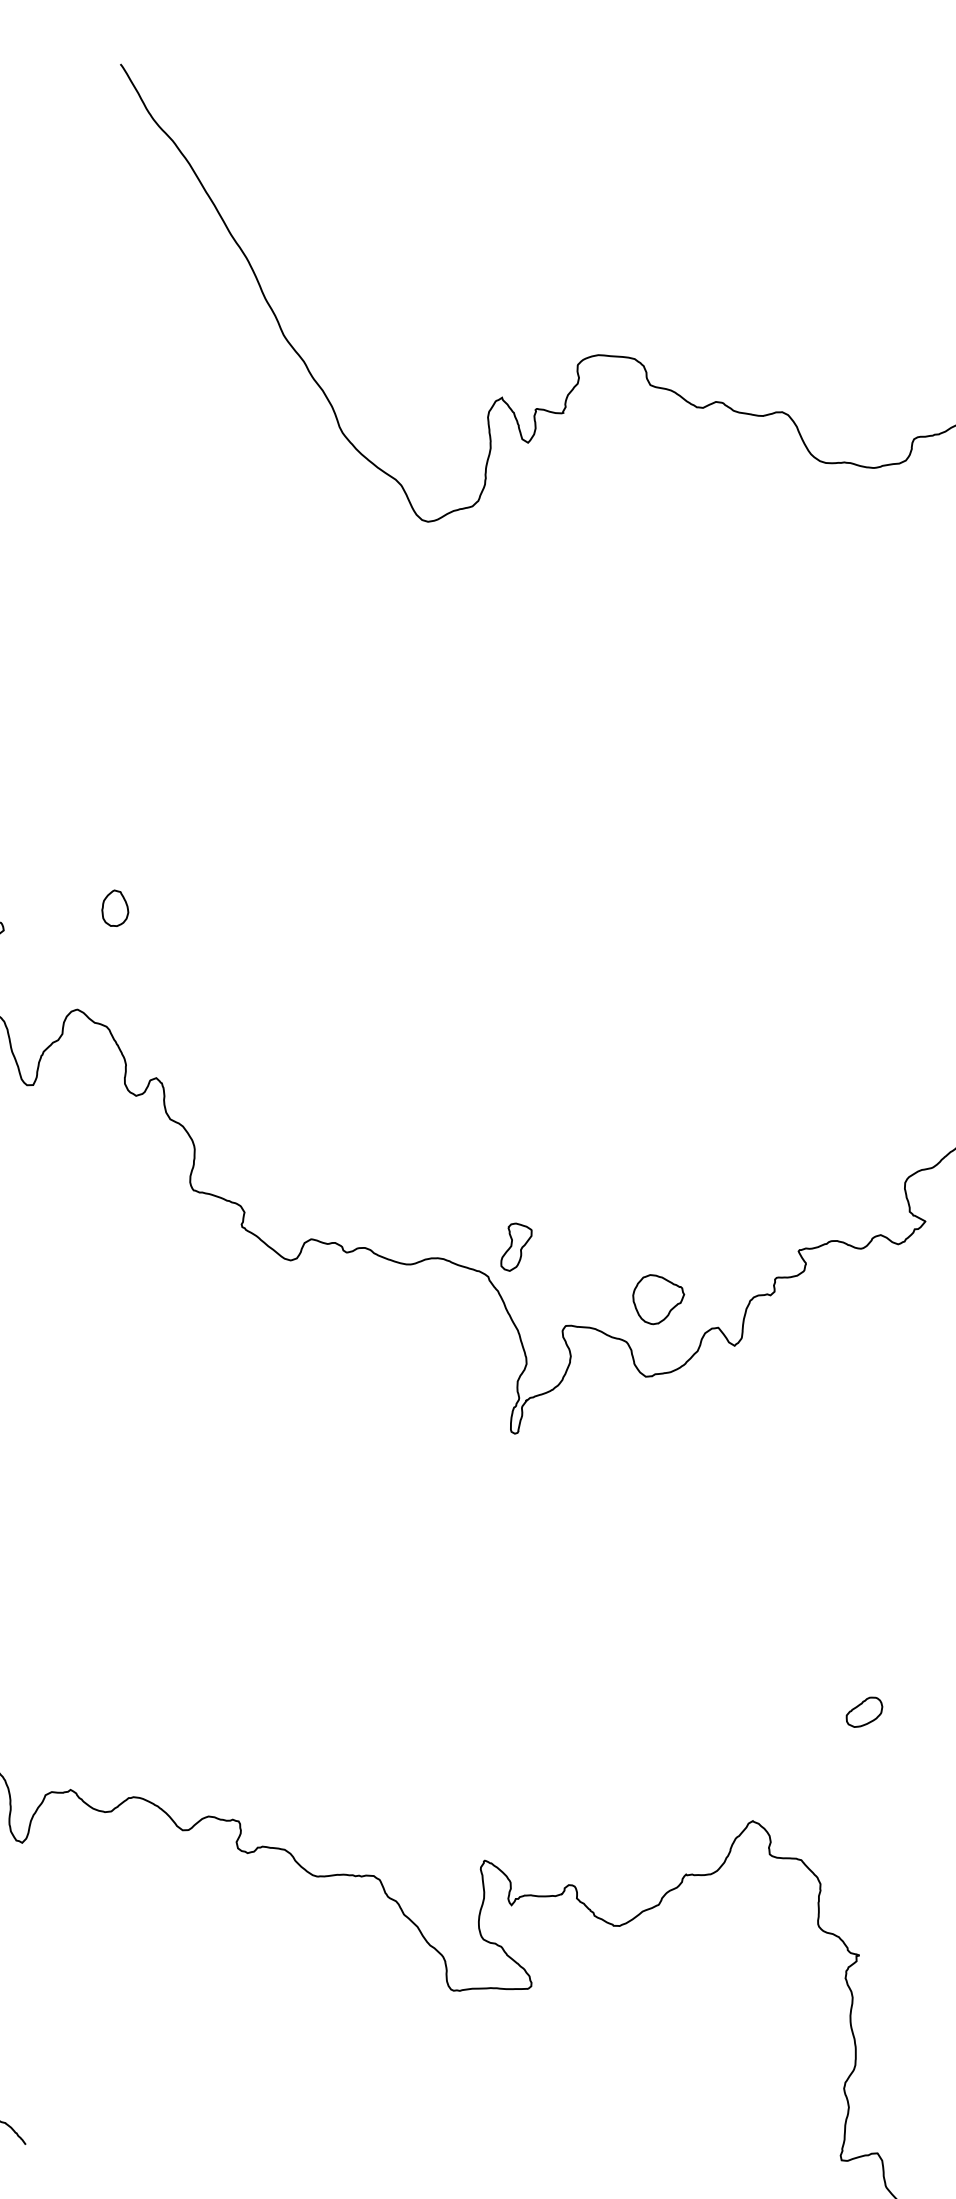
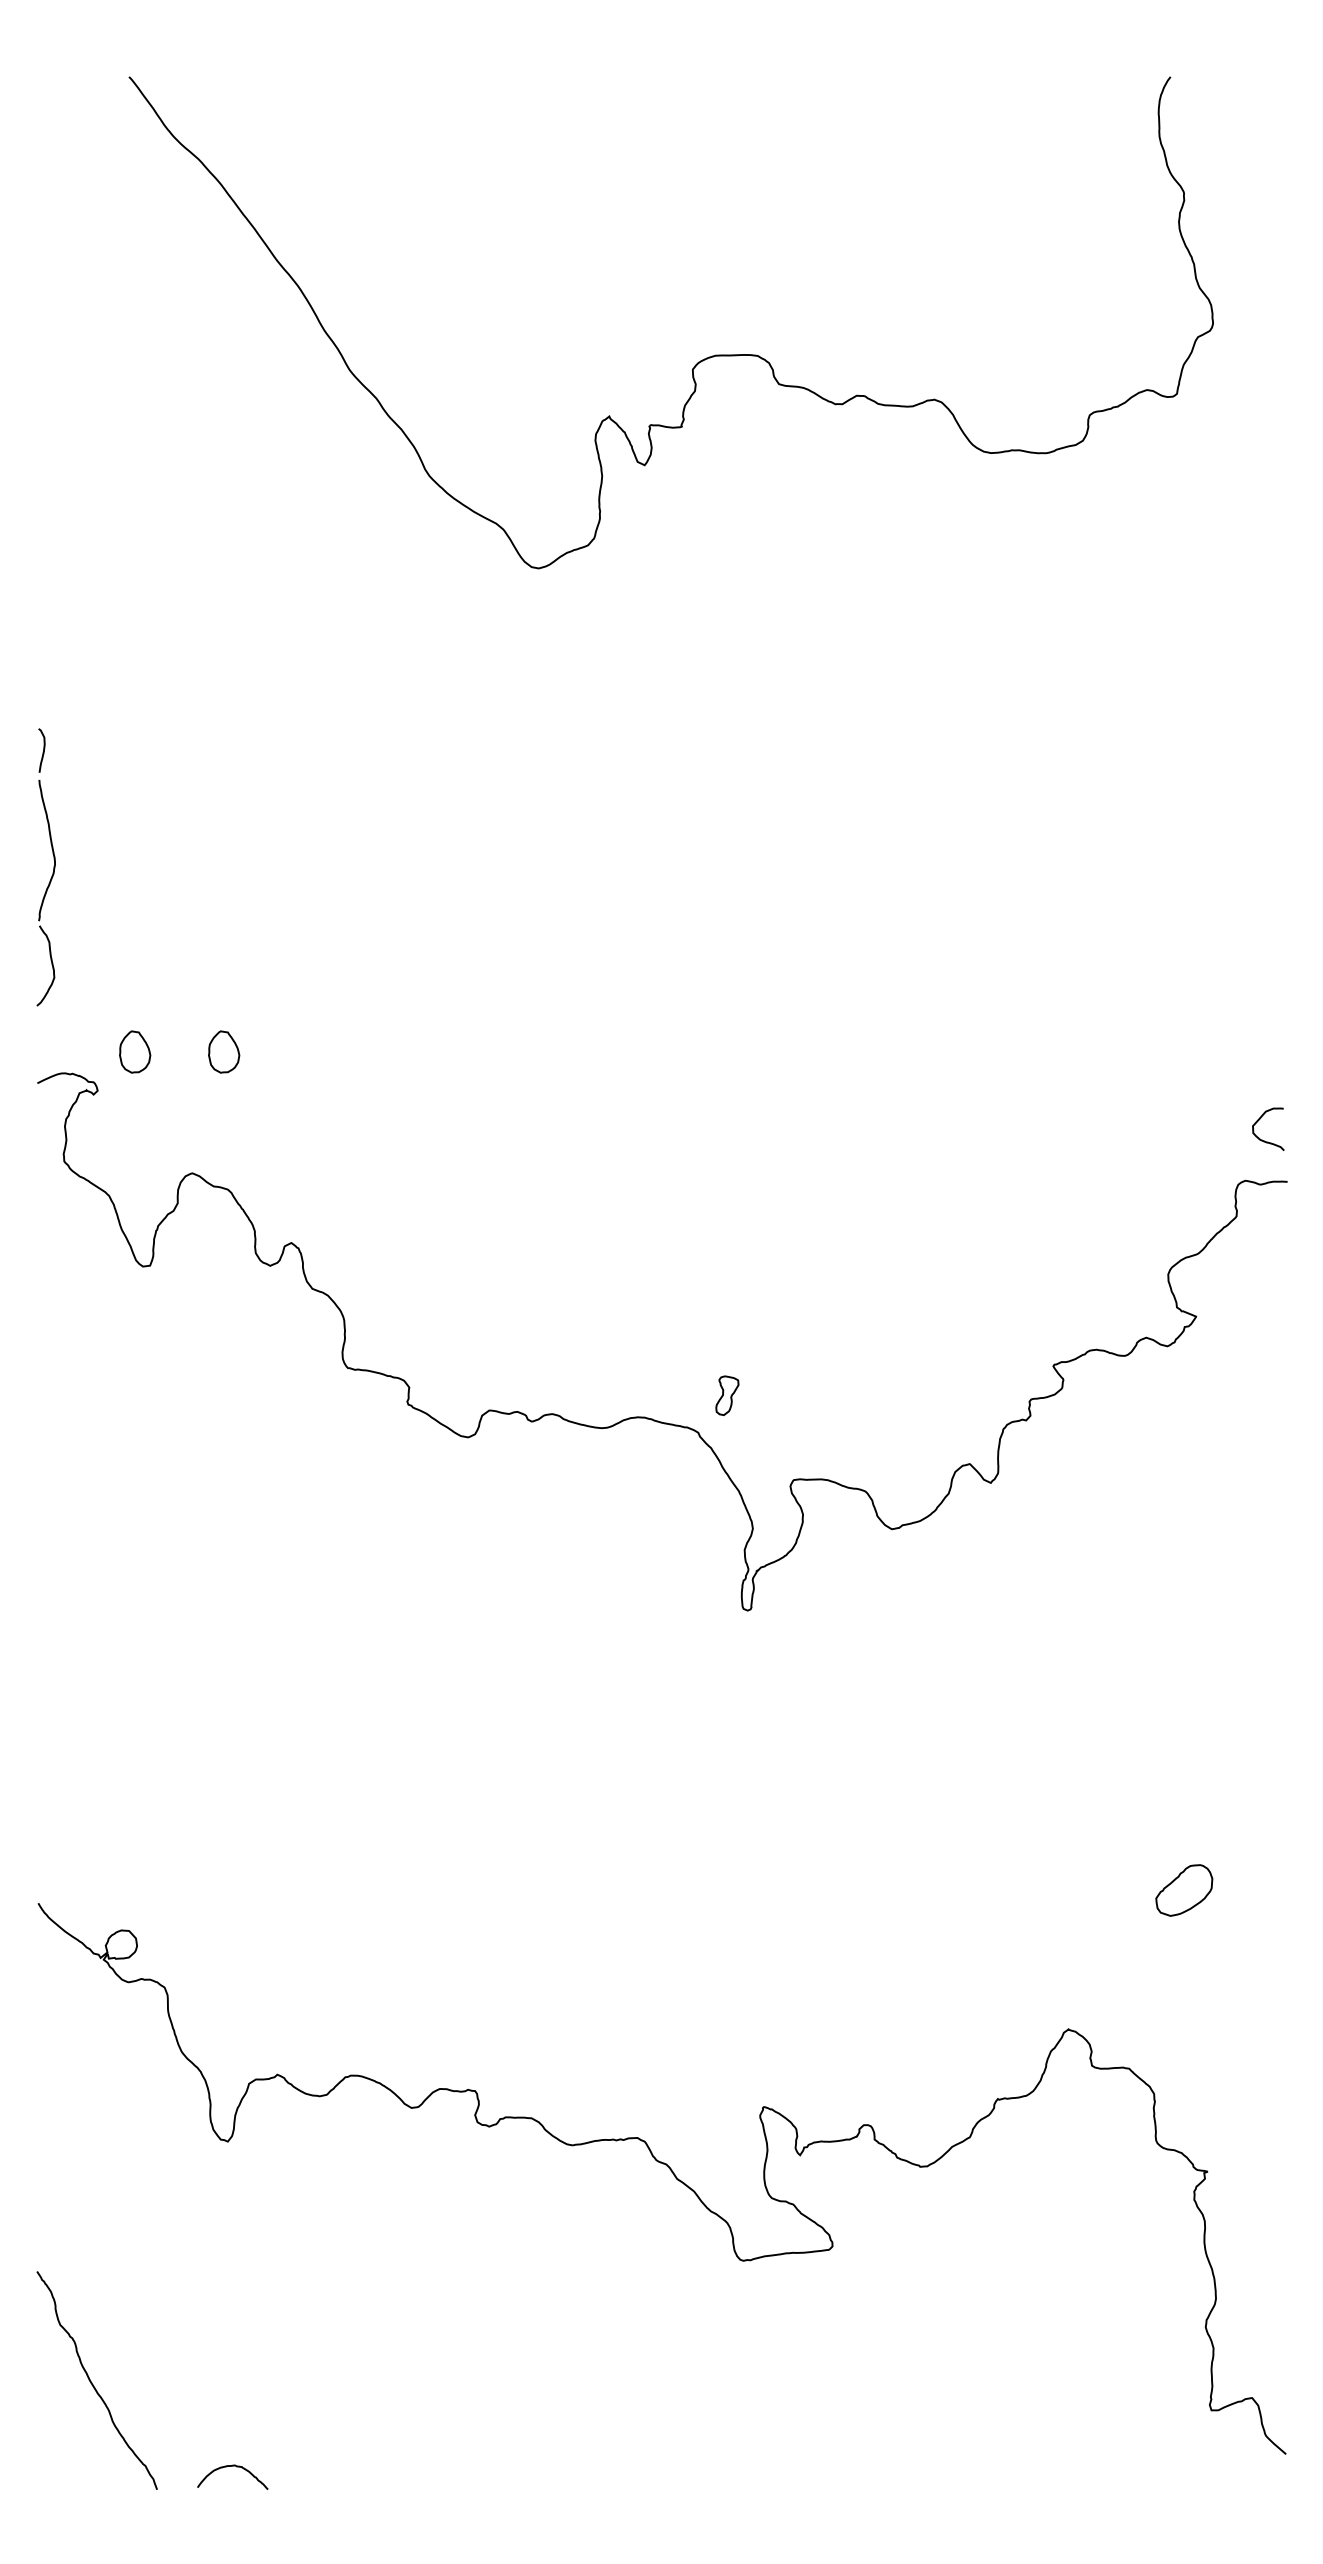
part: (39, 900) -> (135, 1051), added
part: (516, 1247) -> (727, 1395), size x0.7
part: (657, 1300) -> (896, 1439), removed
part: (864, 1712) -> (1184, 1890), size x1.4

